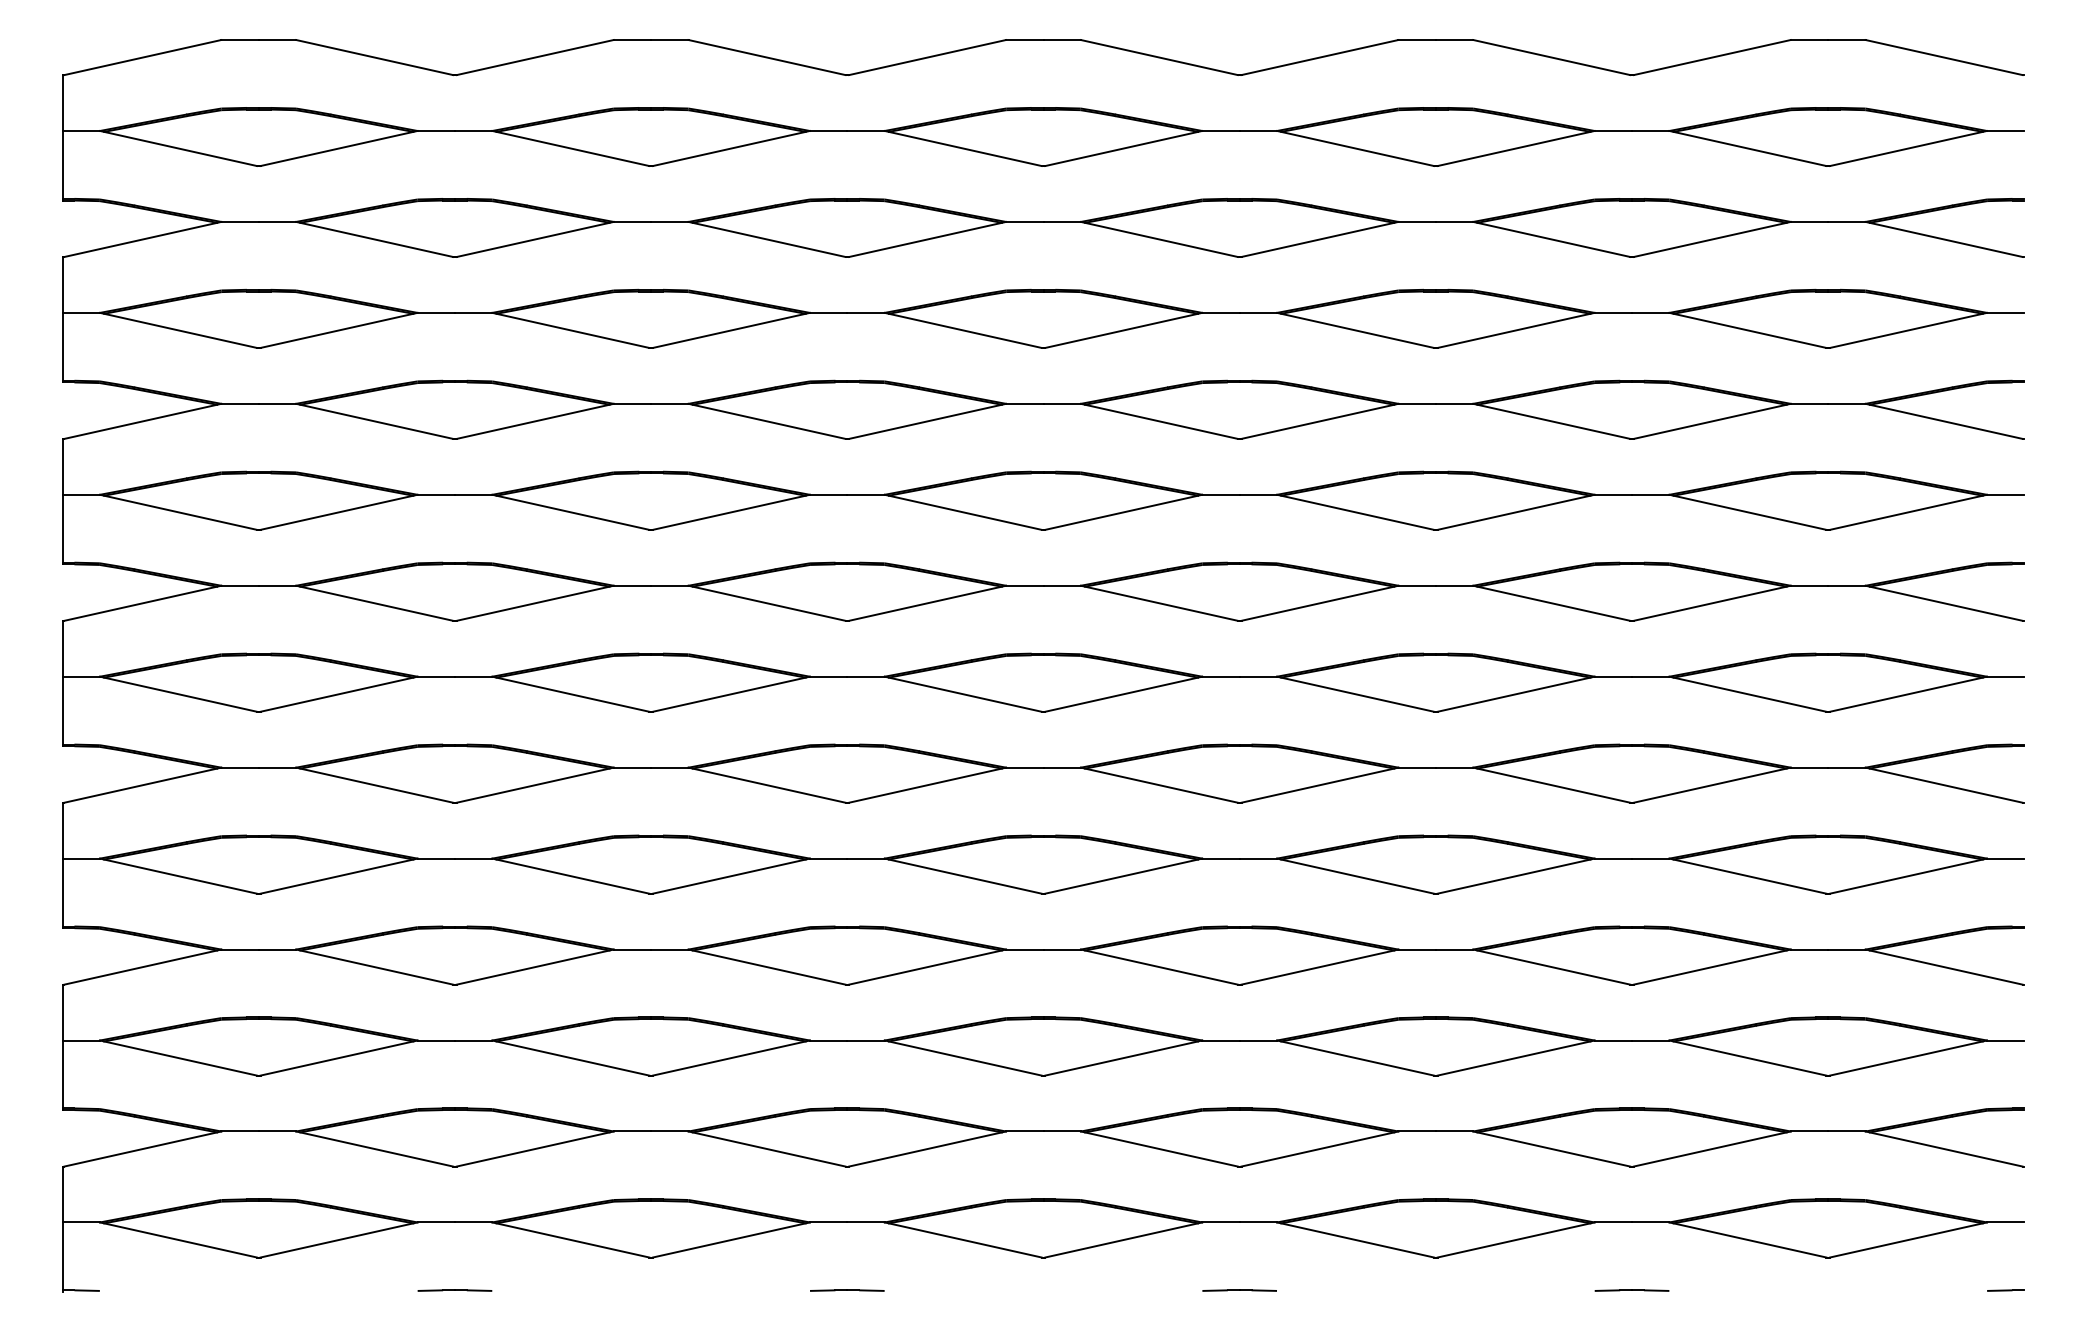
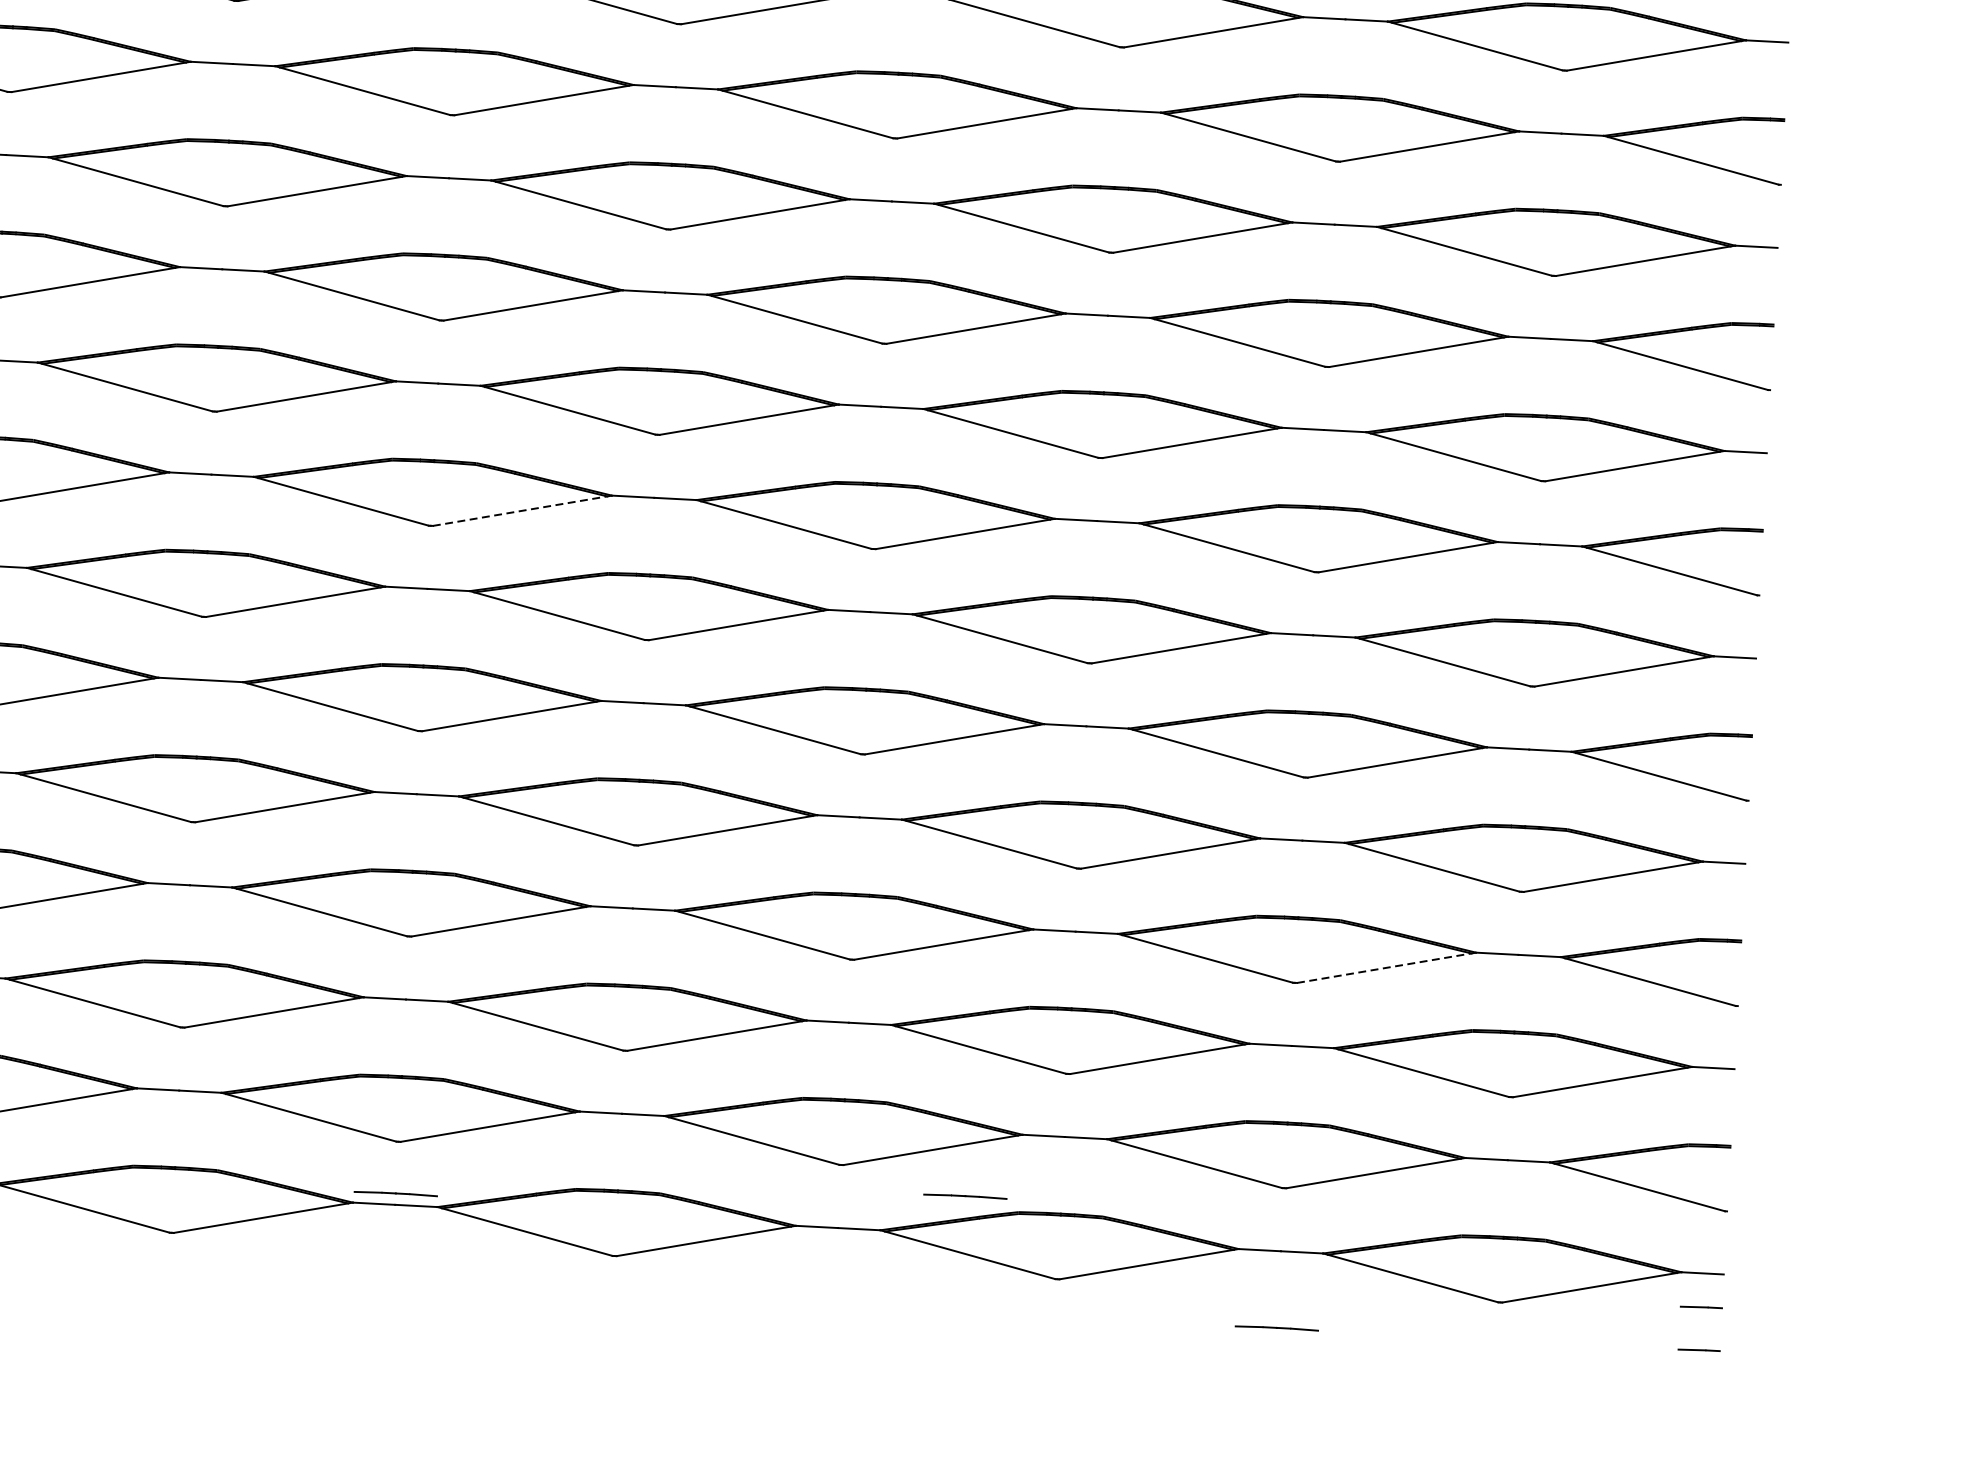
line: (928, 603) -> (523, 511), solid -> dashed
line: (1712, 967) -> (1386, 968), solid -> dashed
line: (2005, 1252) -> (1700, 1307), added
line: (847, 1290) -> (396, 1193), moved
line: (1239, 1290) -> (965, 1196), moved

